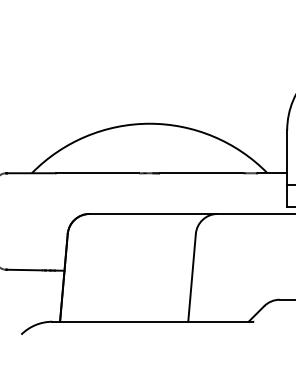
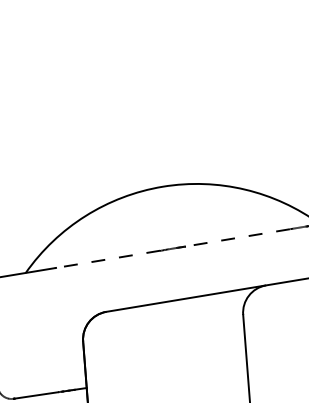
line: (97, 173) -> (107, 259), solid -> dashed
line: (201, 173) -> (237, 238), solid -> dashed

